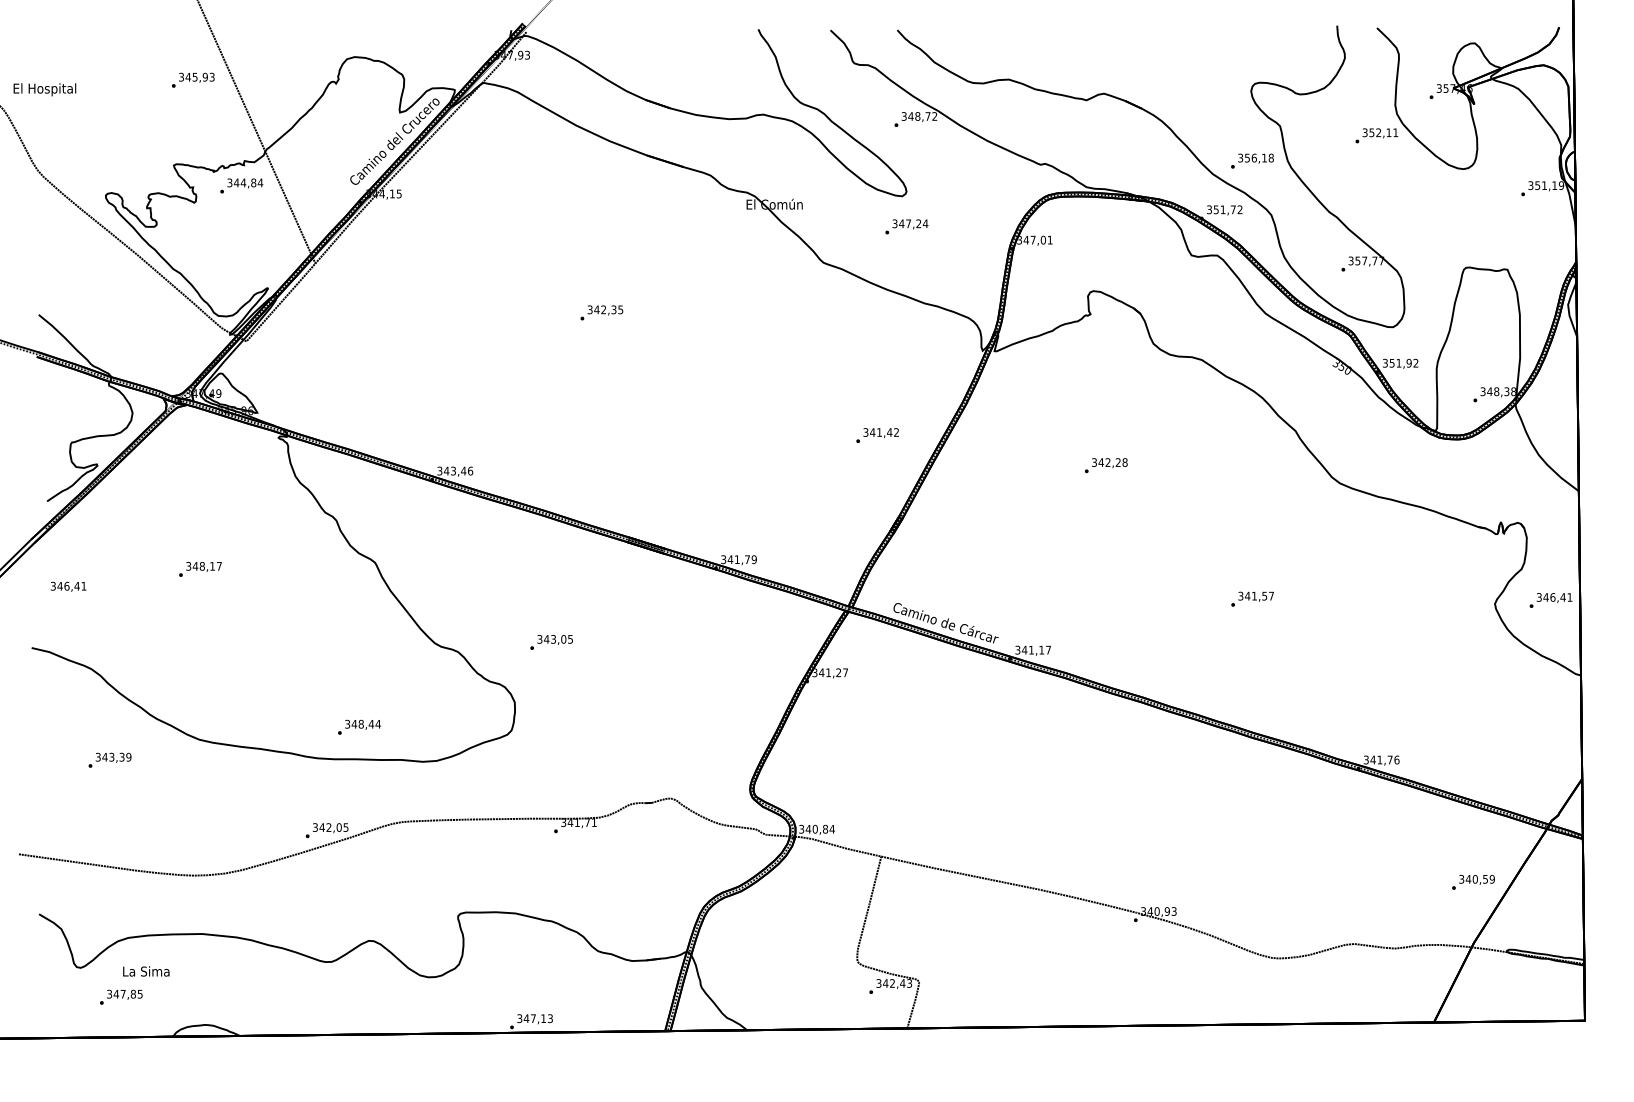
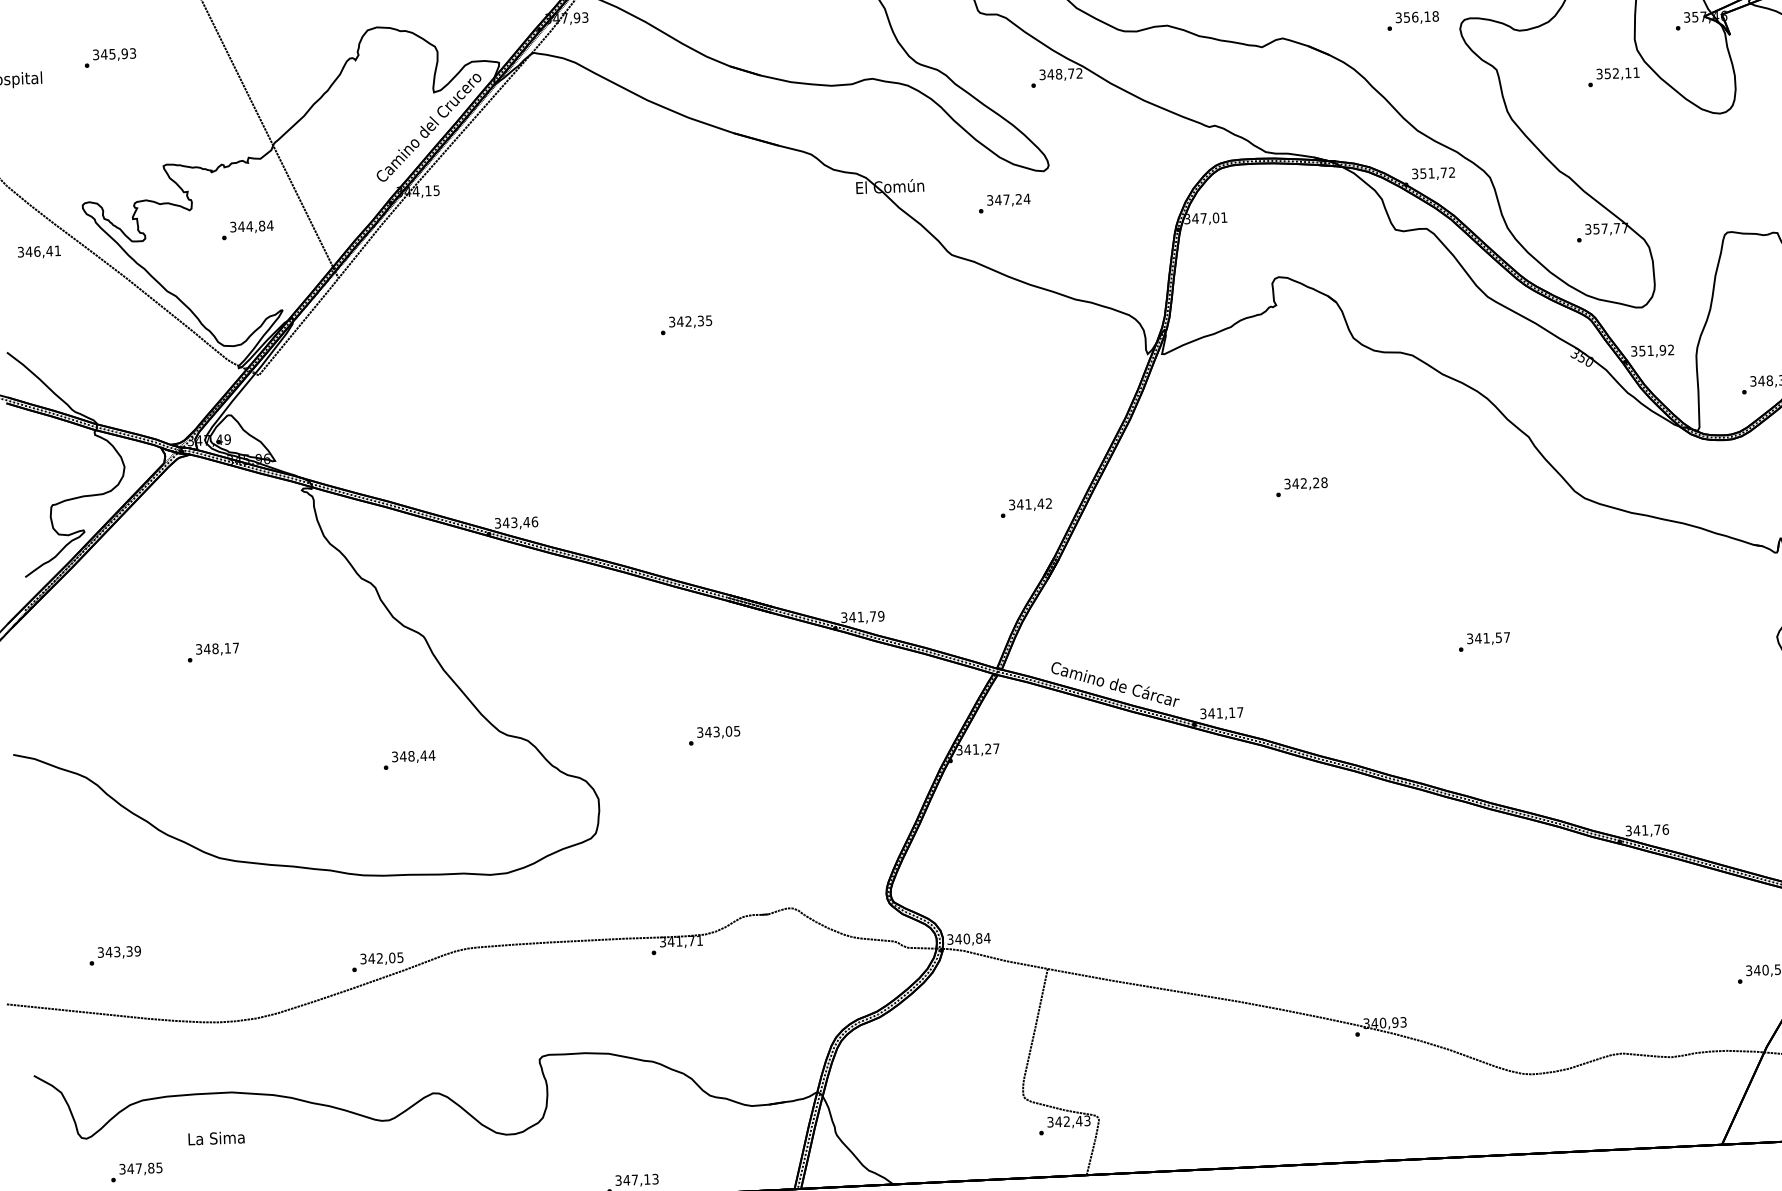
text: (193, 79) -> (110, 57), moved
text: (1252, 160) -> (1413, 20), moved
text: (241, 185) -> (247, 229), moved
text: (906, 226) -> (1004, 203), moved
text: (877, 435) -> (1026, 508), moved
text: (68, 586) -> (39, 251), moved
text: (551, 642) -> (714, 735), moved
text: (359, 726) -> (409, 759), moved
text: (109, 759) -> (114, 954), moved
text: (146, 971) -> (216, 1138), moved

